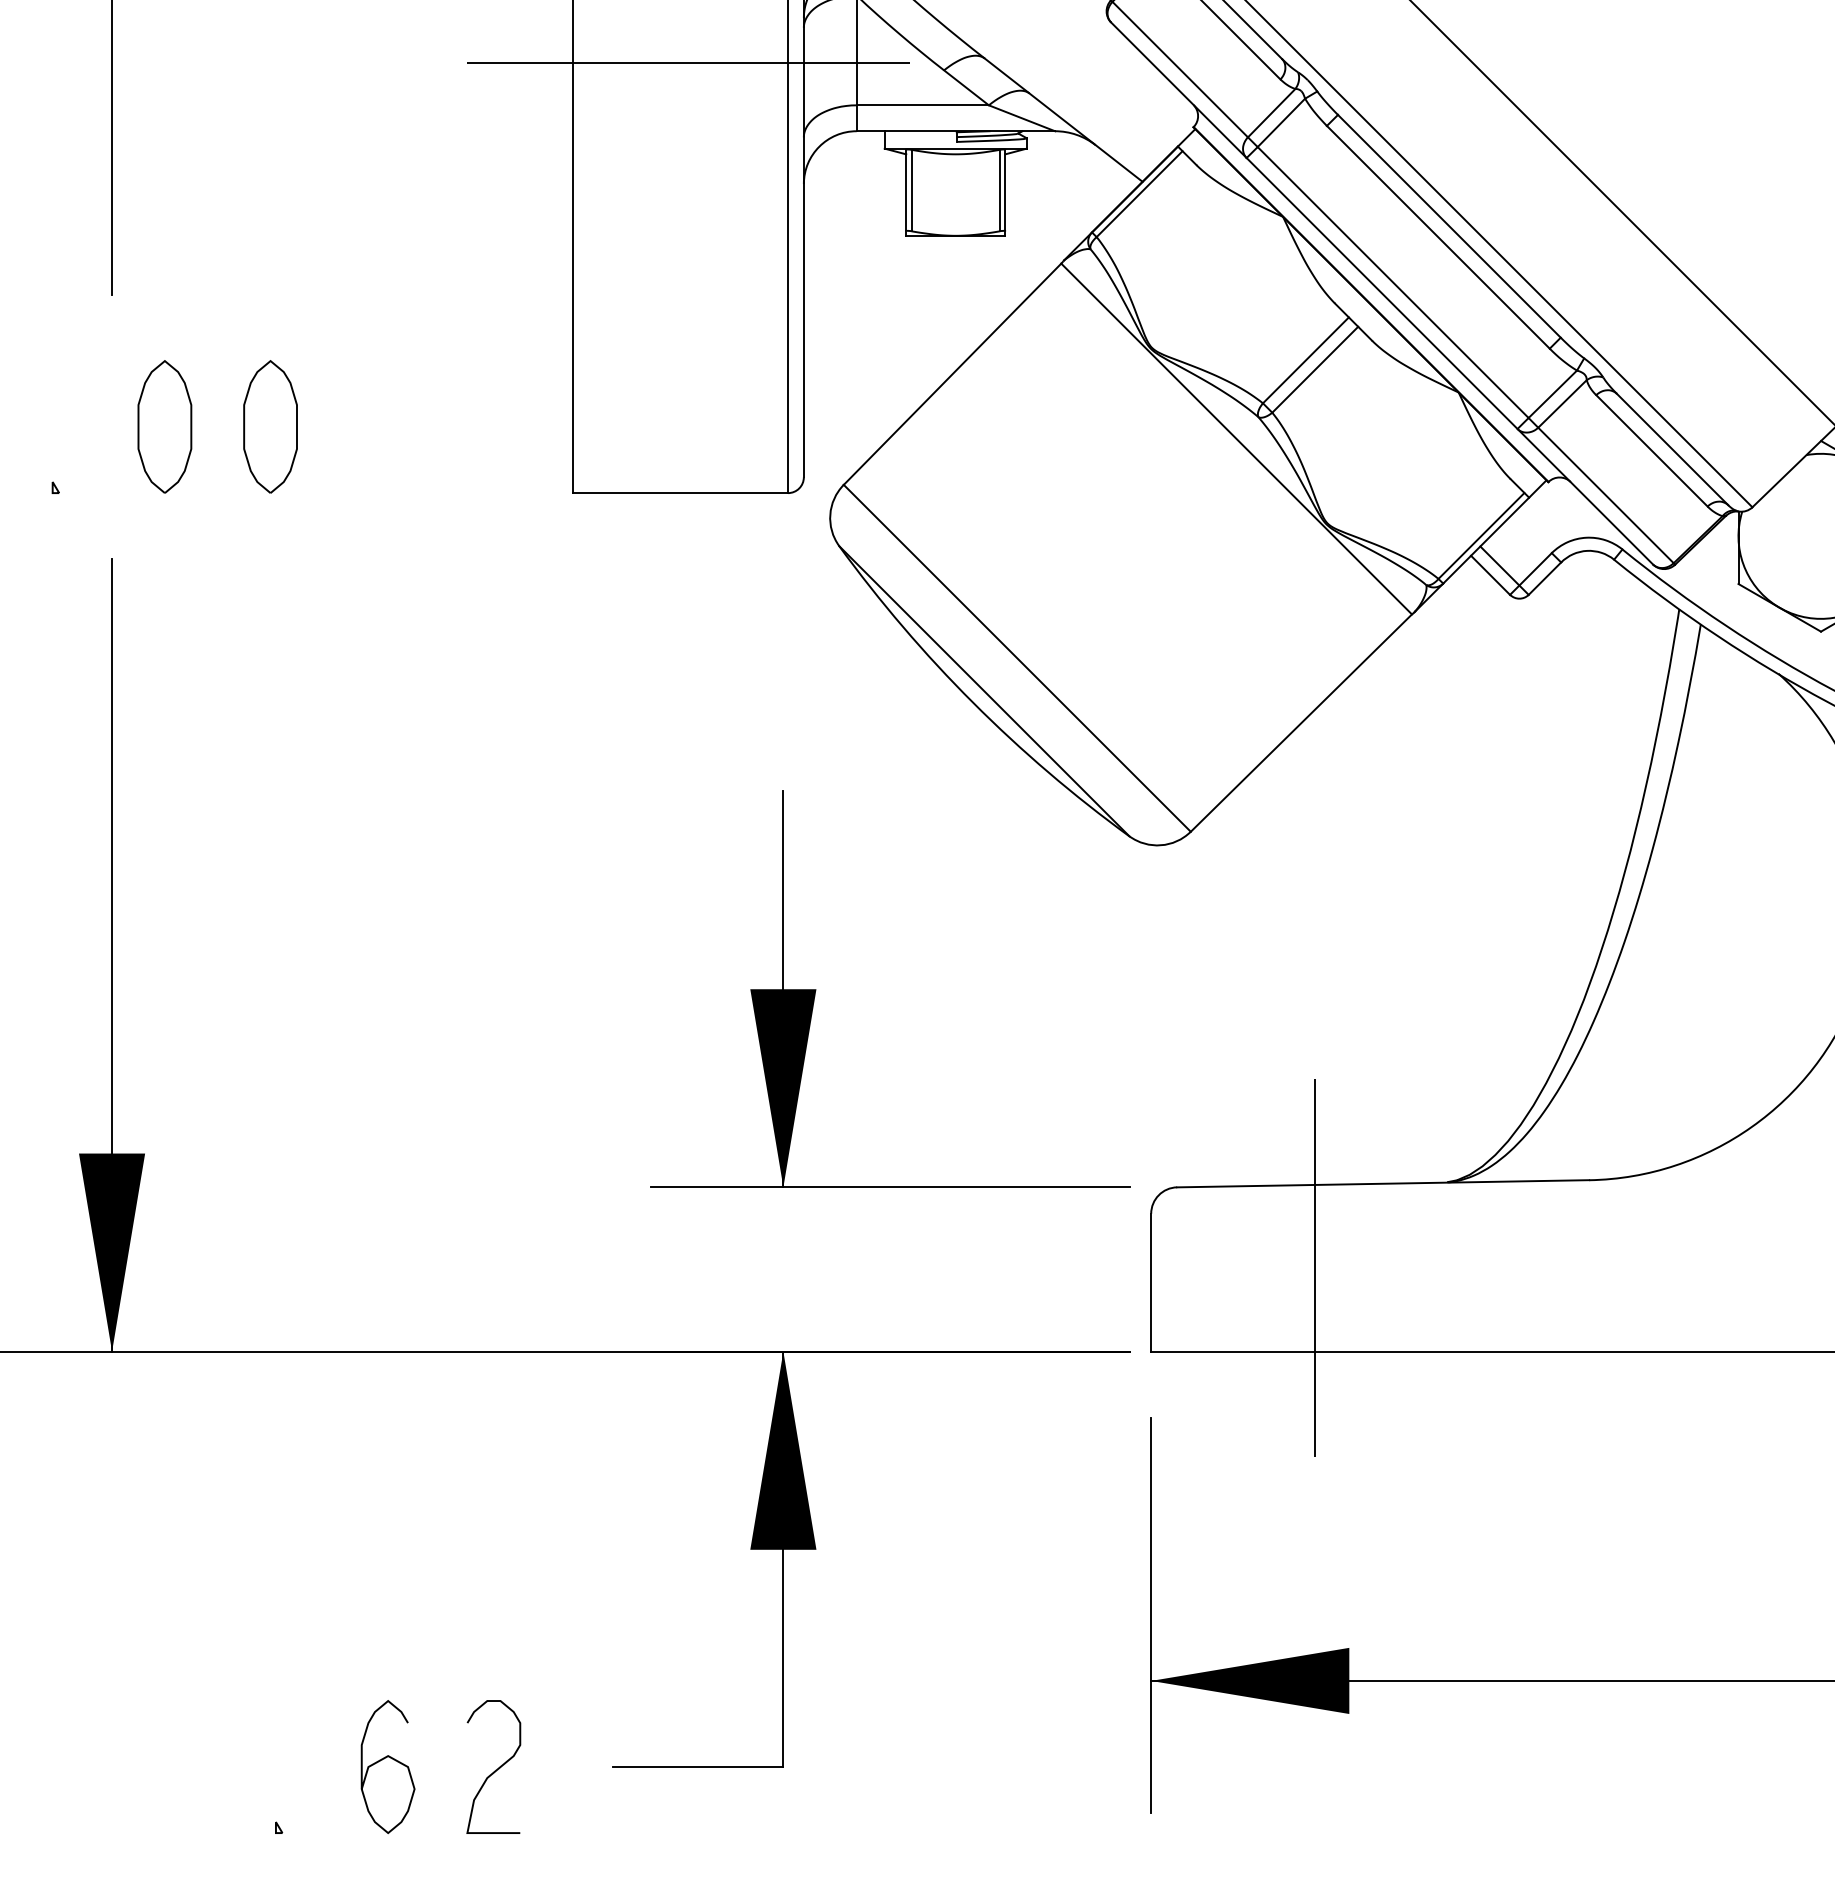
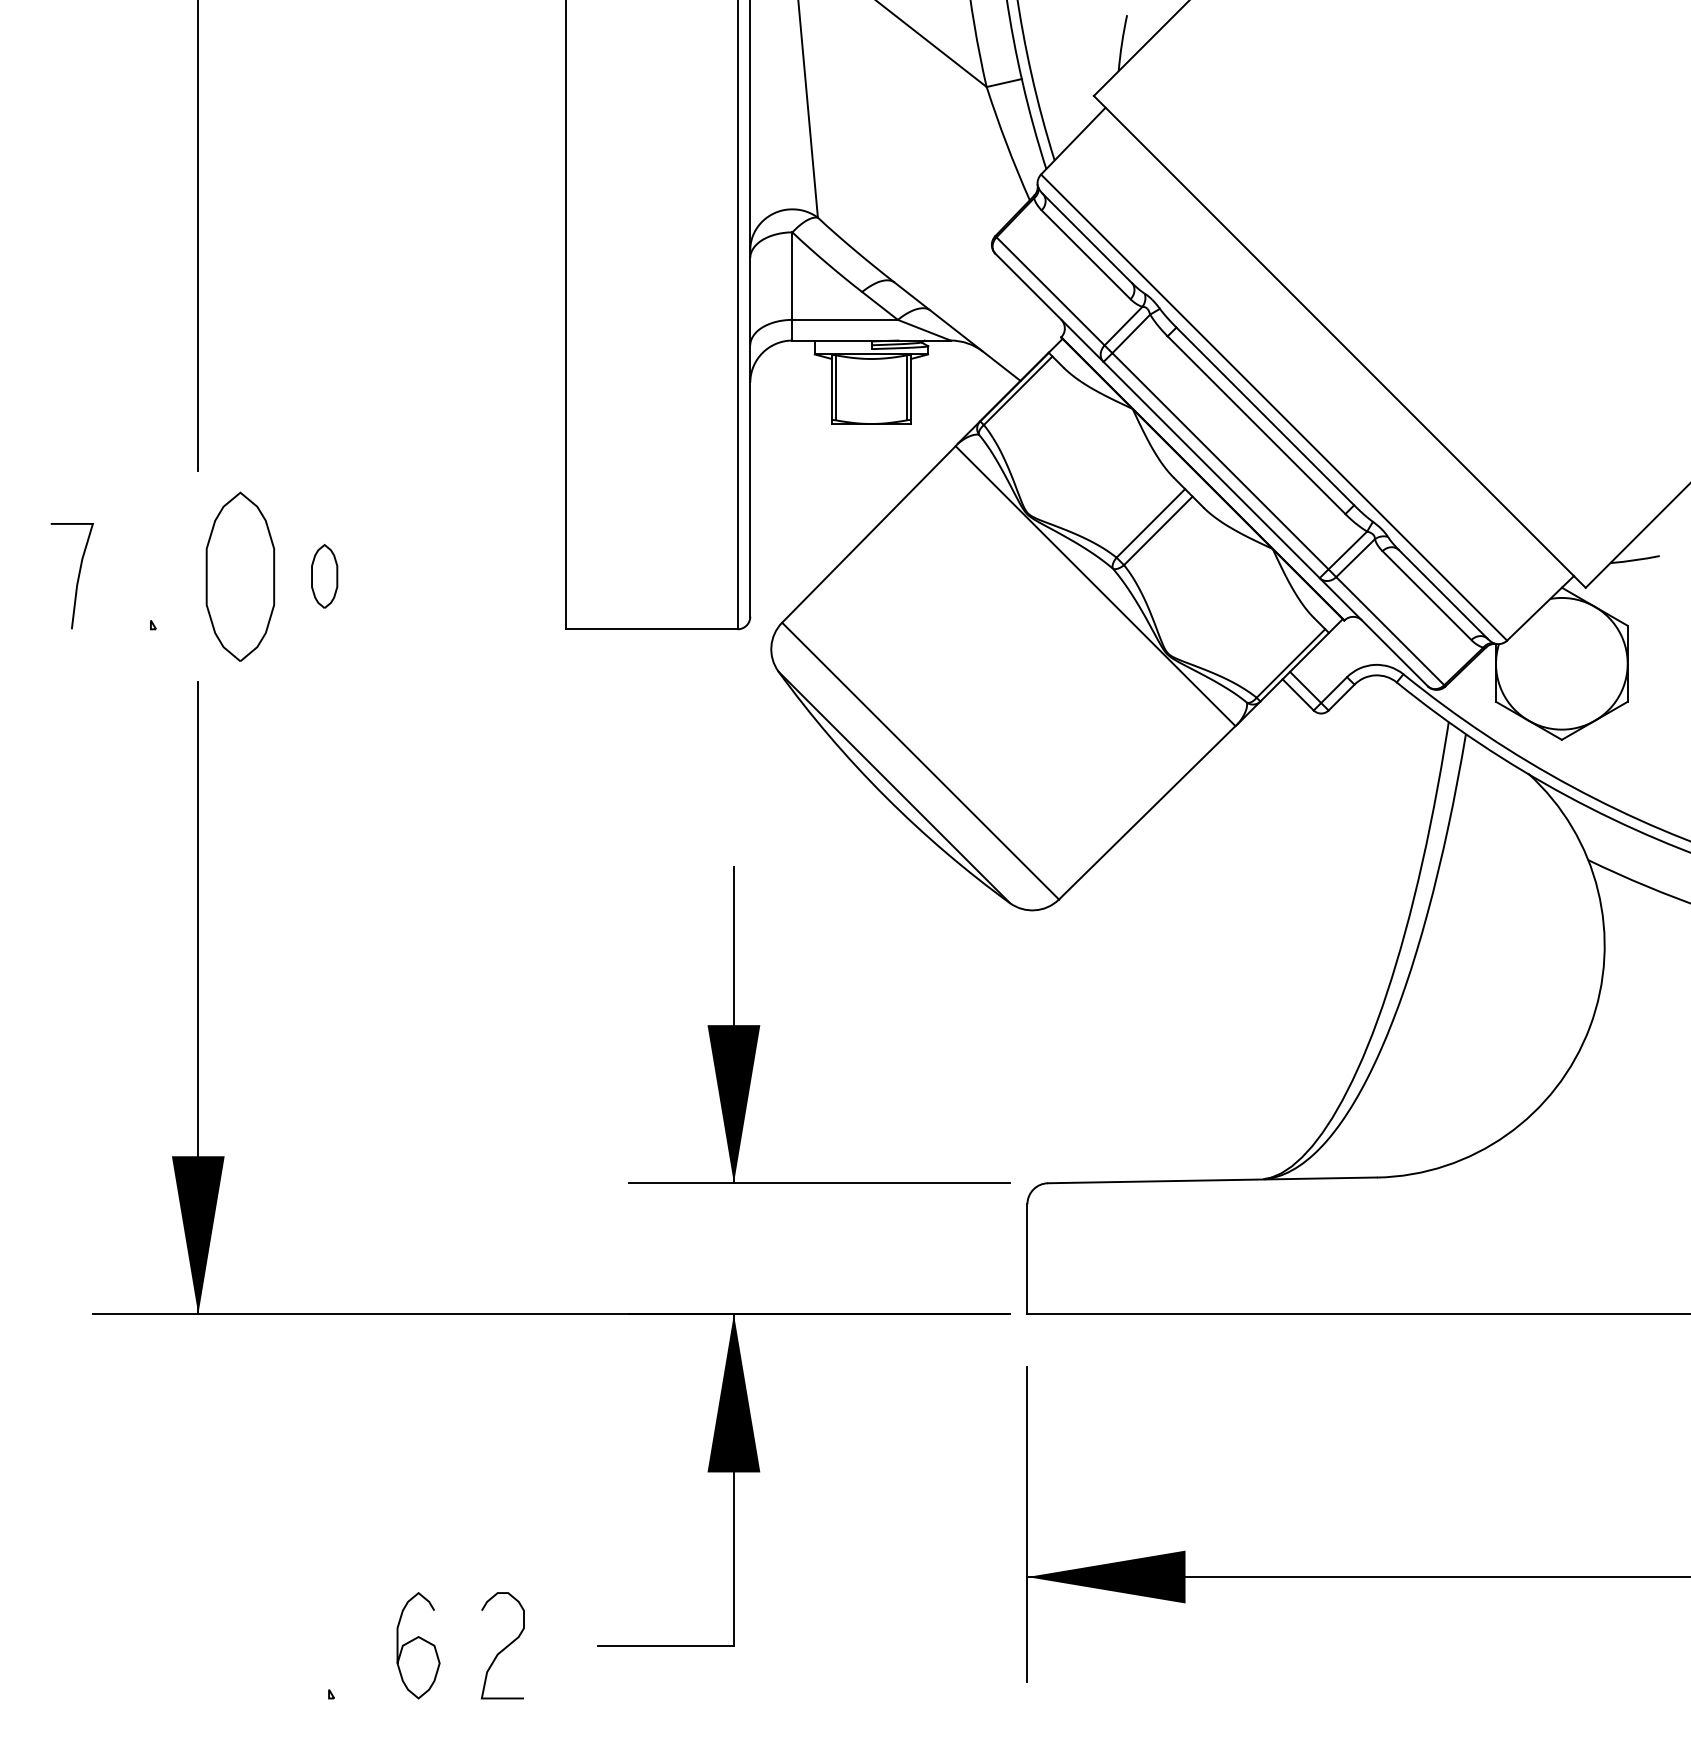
line: (687, 63) -> (657, 286), removed
part: (164, 425) -> (240, 575), size x1.6
part: (270, 426) -> (324, 576), size x0.6
line: (1315, 1267) -> (1158, 1247), removed

